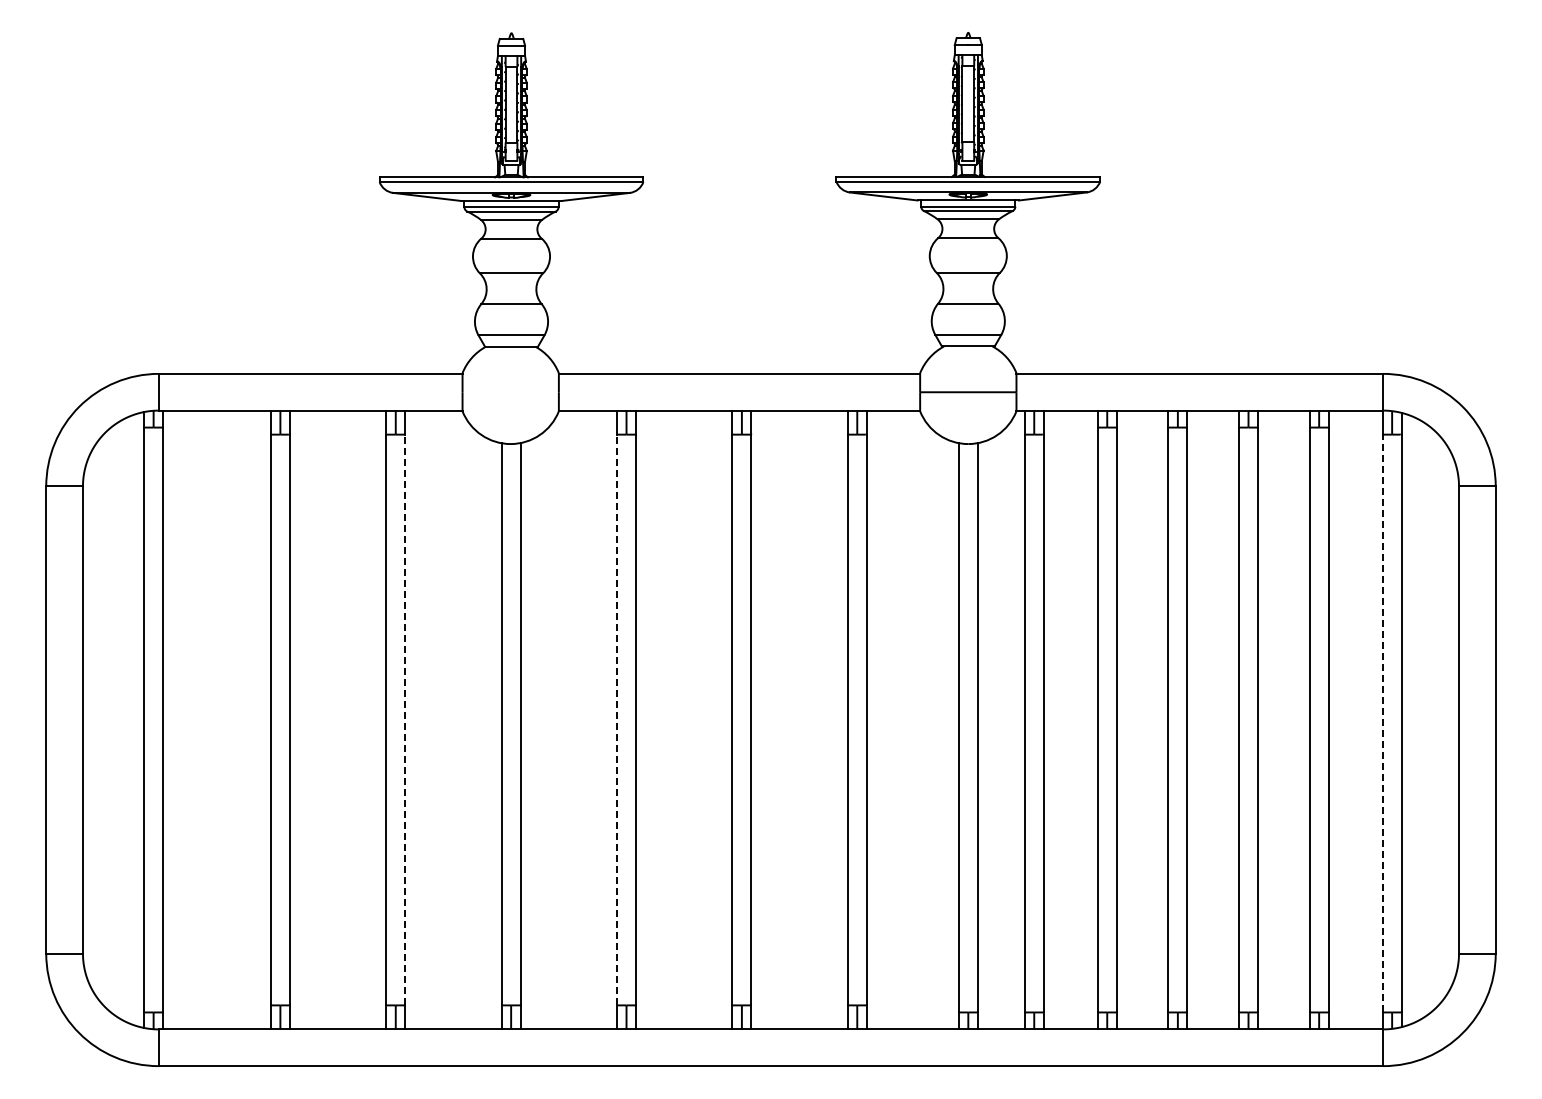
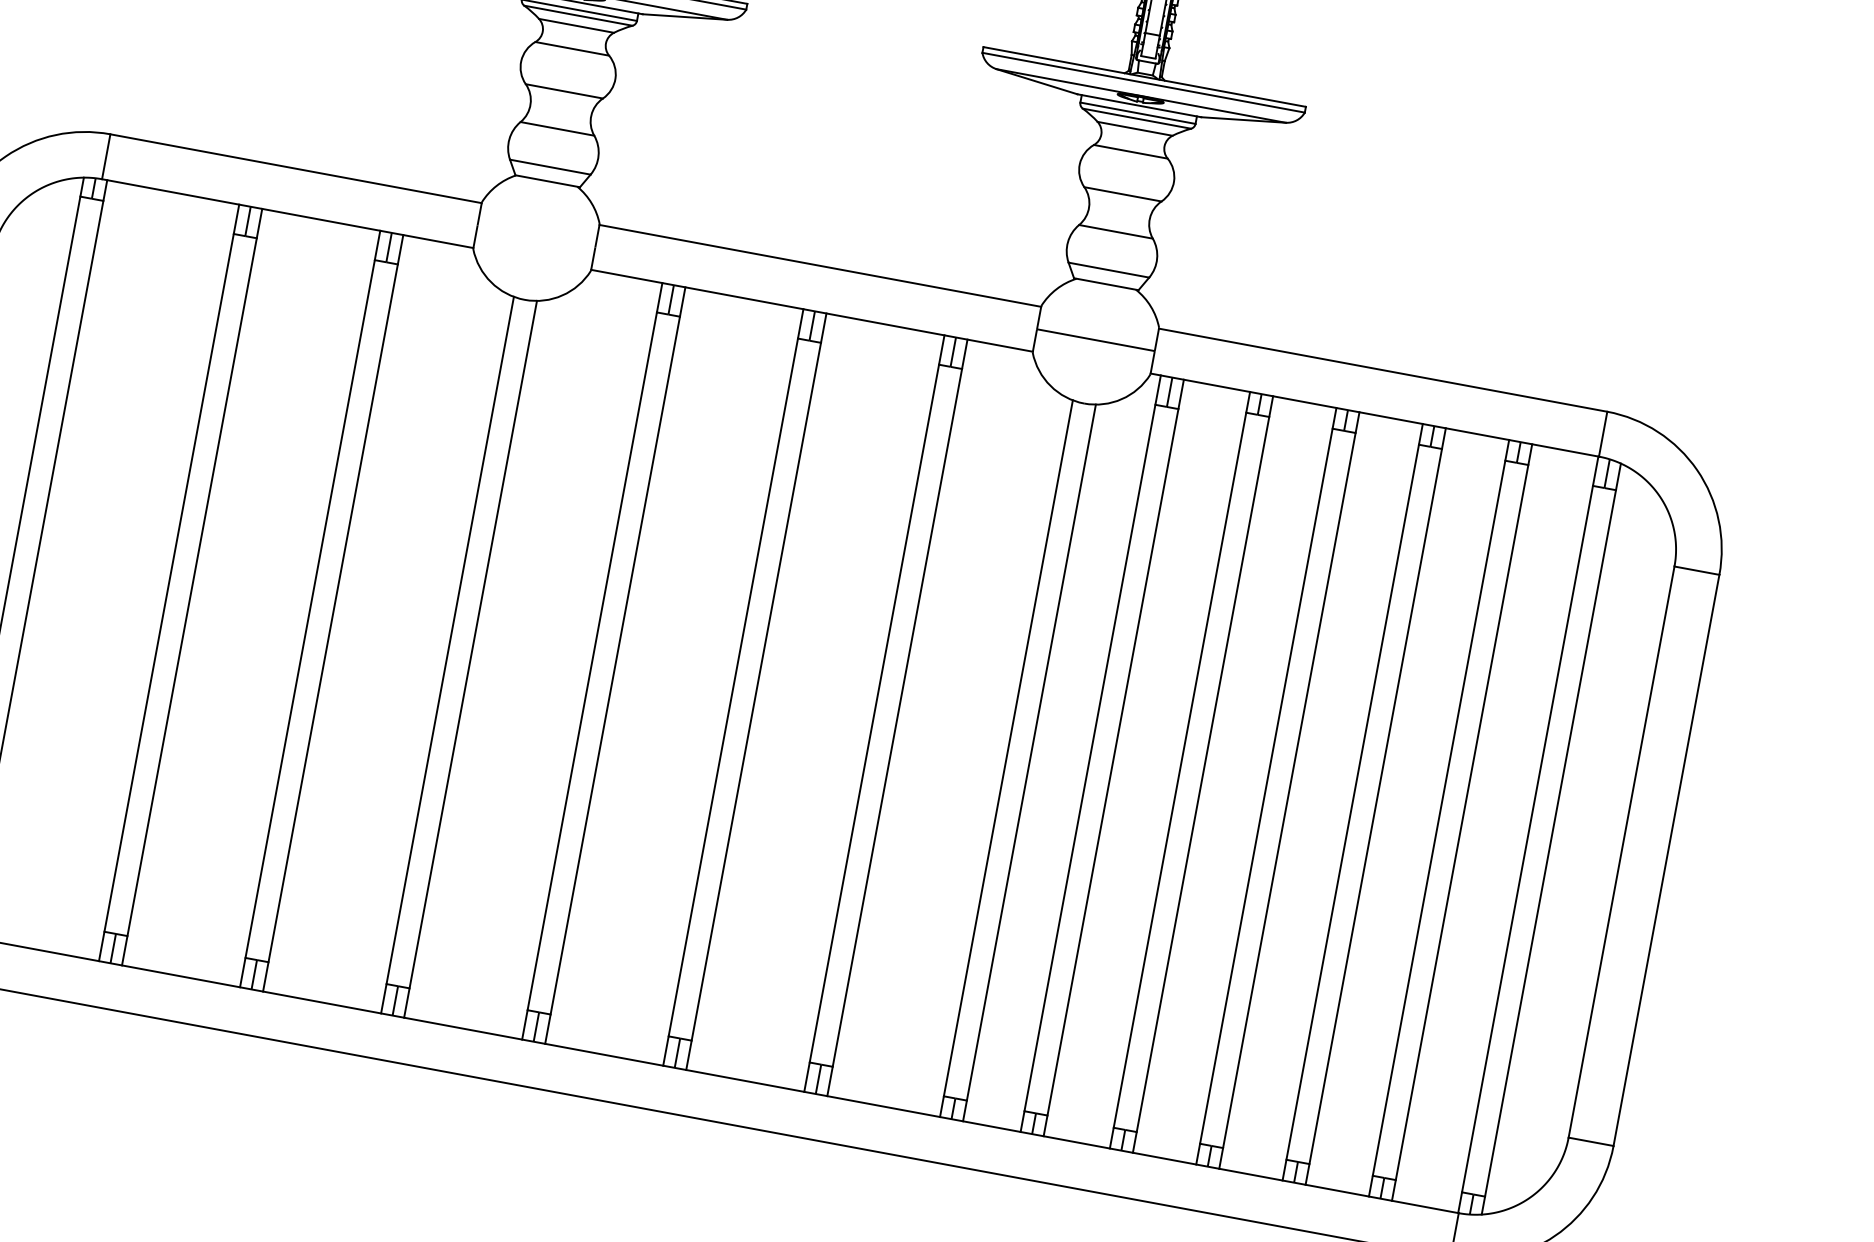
line: (405, 719) -> (333, 612), dashed -> solid
line: (617, 719) -> (592, 660), dashed -> solid
line: (1382, 723) -> (1527, 839), dashed -> solid

